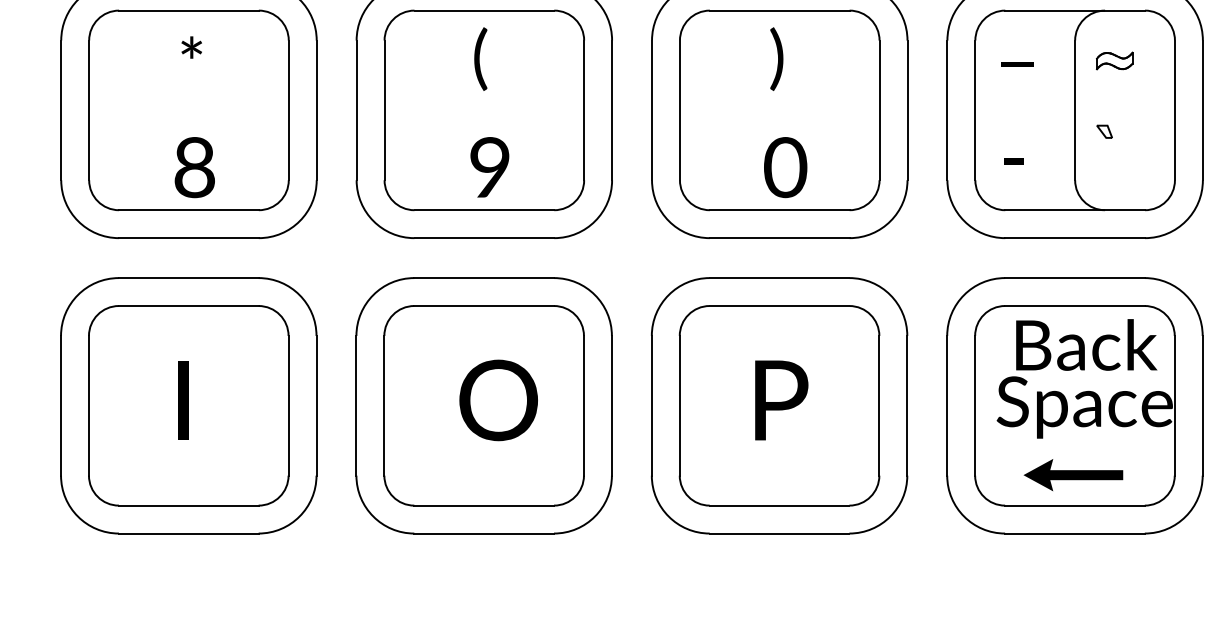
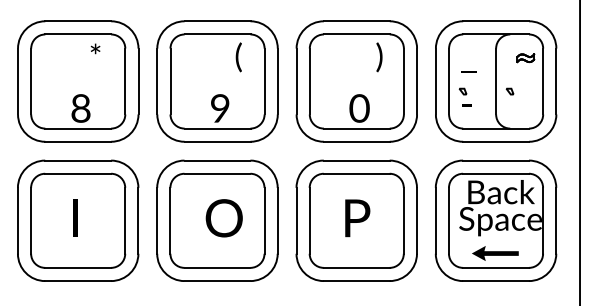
text: (191, 46) -> (95, 48), moved
text: (480, 59) -> (238, 57), moved
text: (776, 59) -> (379, 57), moved
part: (1114, 61) -> (525, 58), moved
text: (1016, 63) -> (468, 71), moved
part: (1003, 131) -> (462, 91), added

